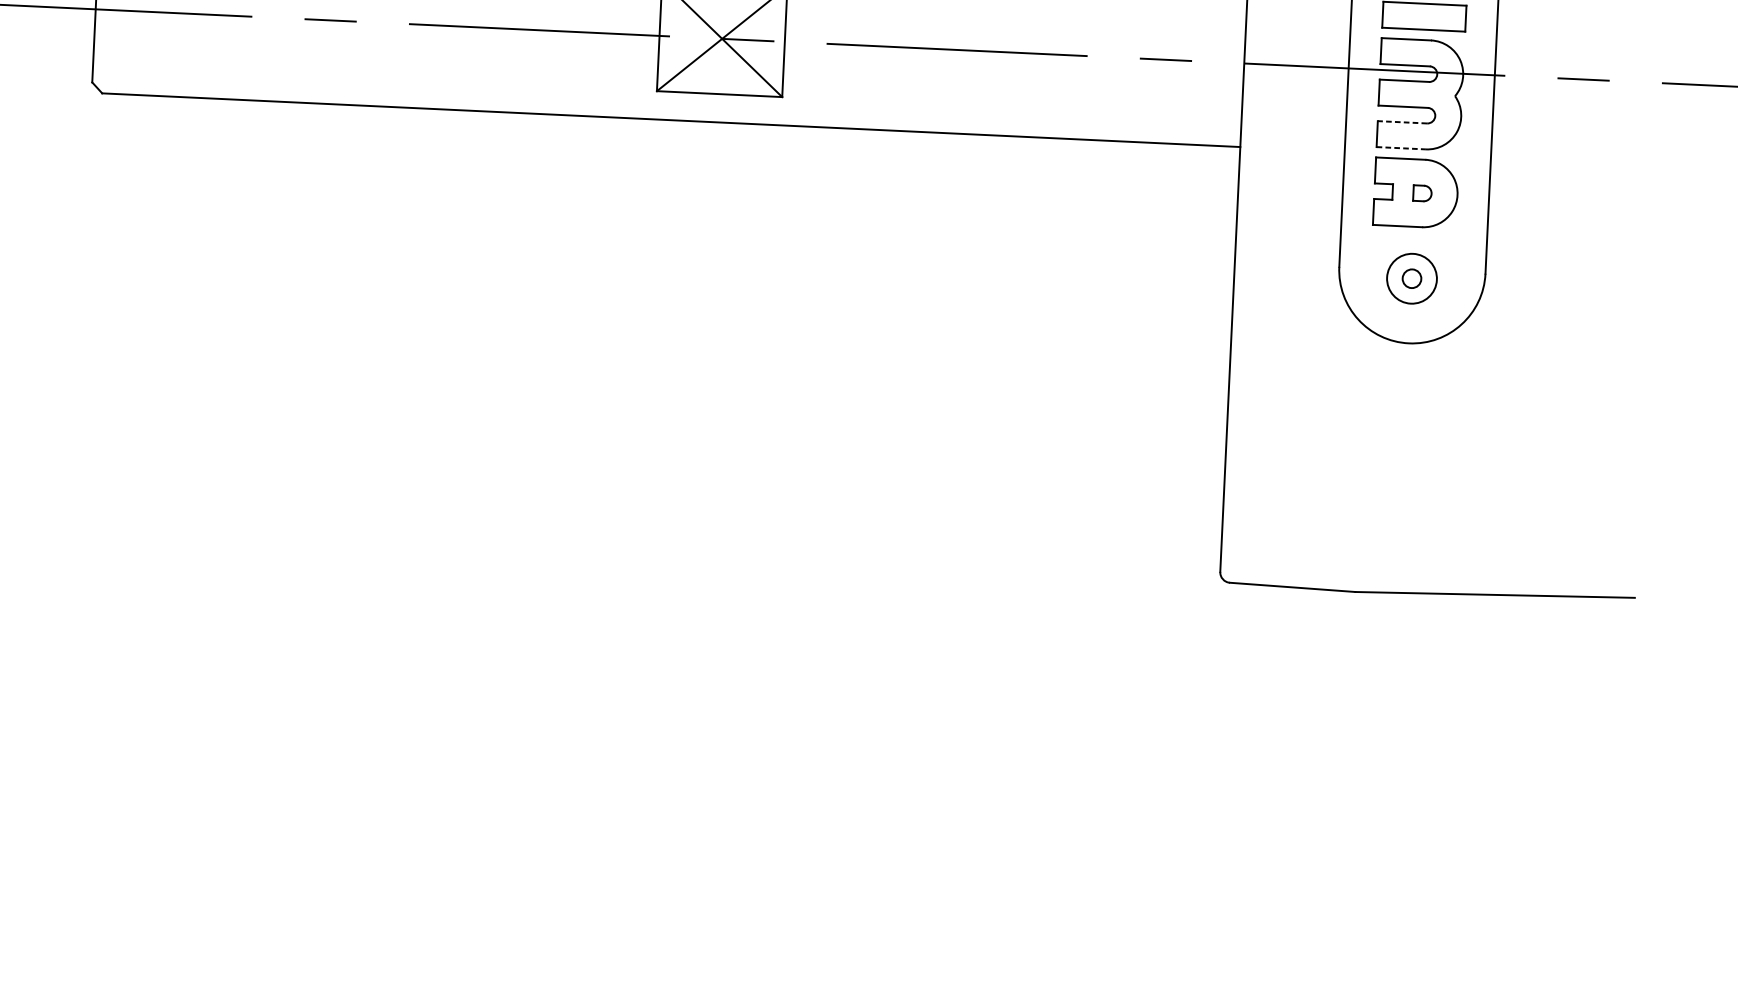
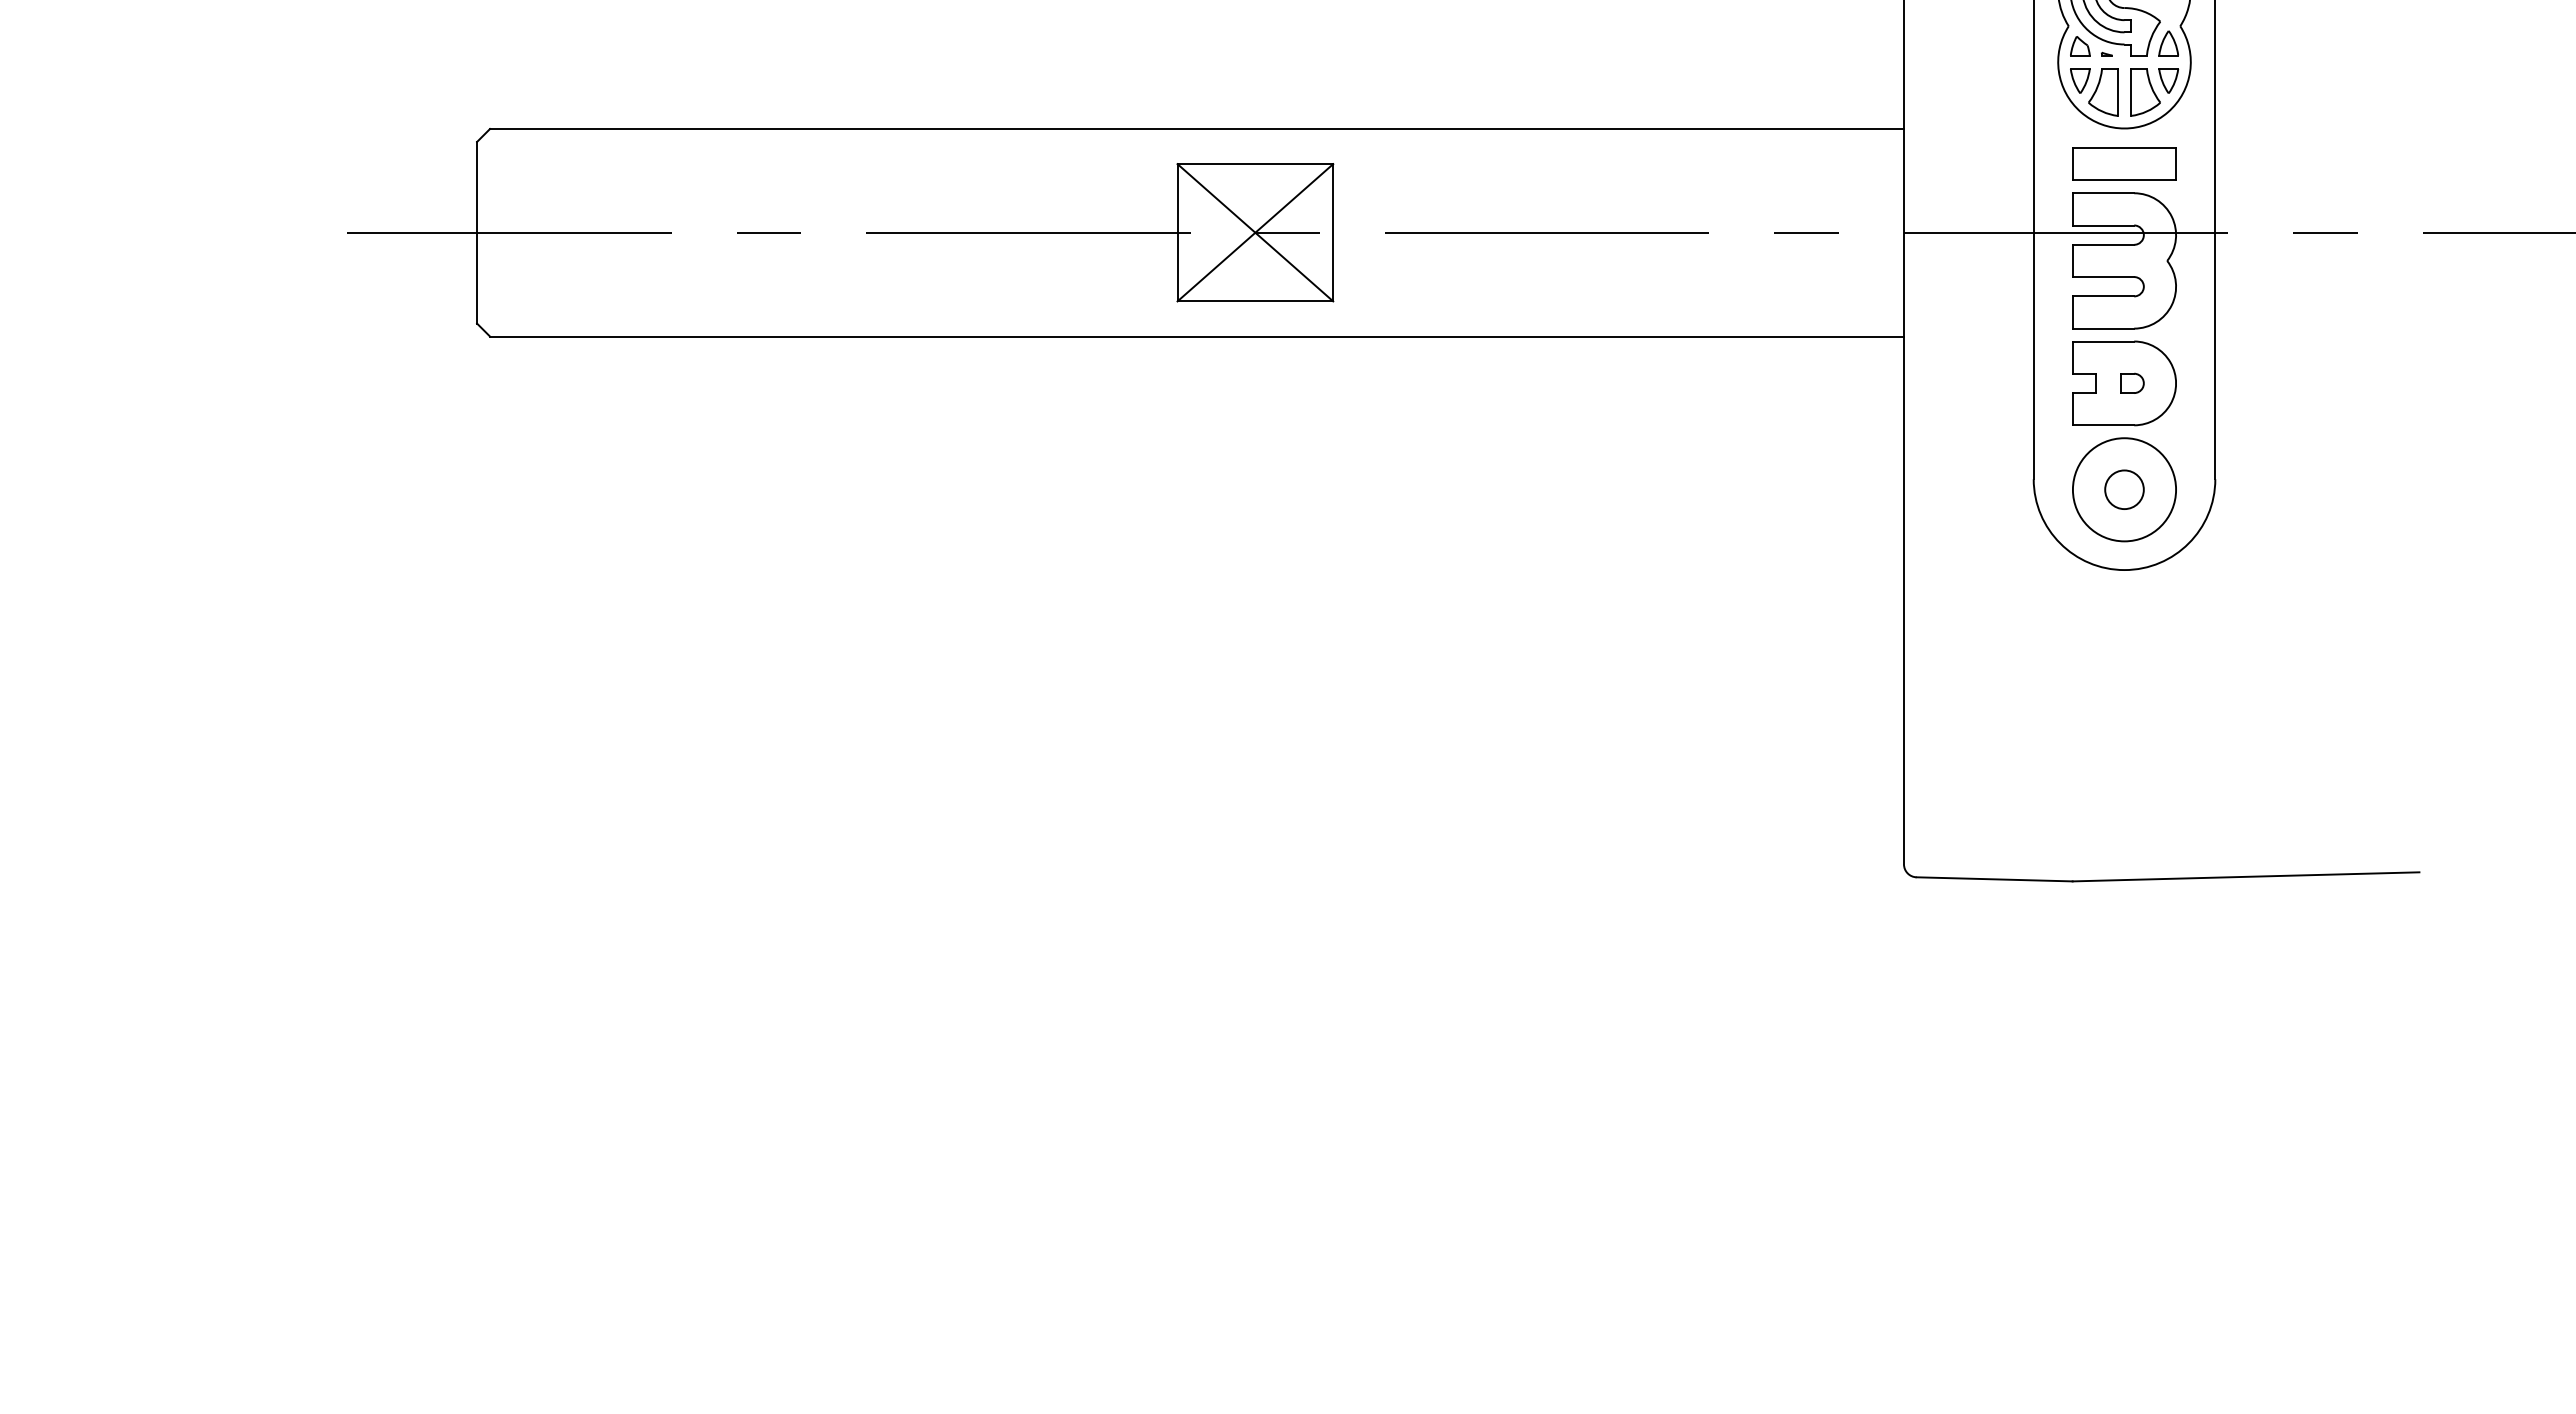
line: (1402, 122) -> (2103, 296), dashed -> solid
line: (1401, 148) -> (2103, 328), dashed -> solid
circle: (1412, 278) -> (2124, 489), size x1.67
circle: (1412, 278) -> (2124, 489), size x1.67

